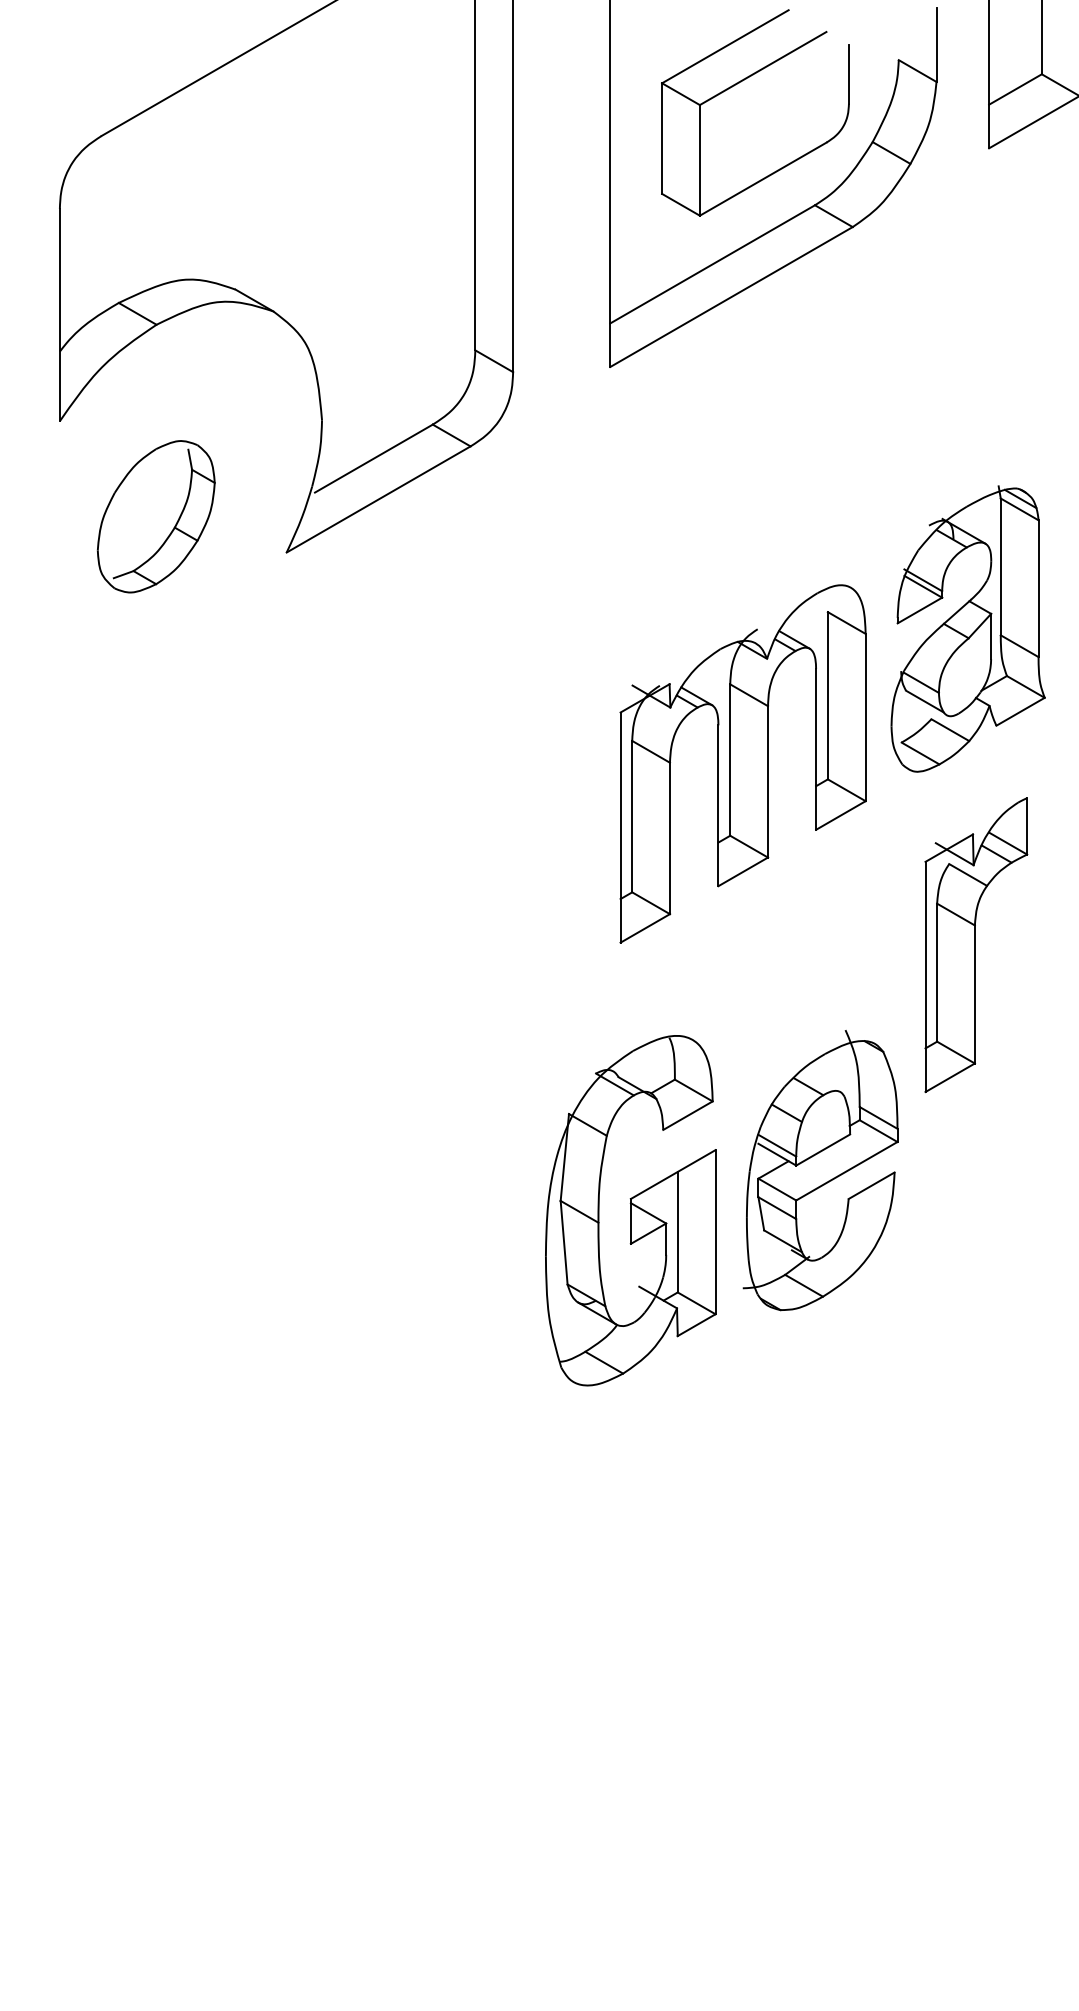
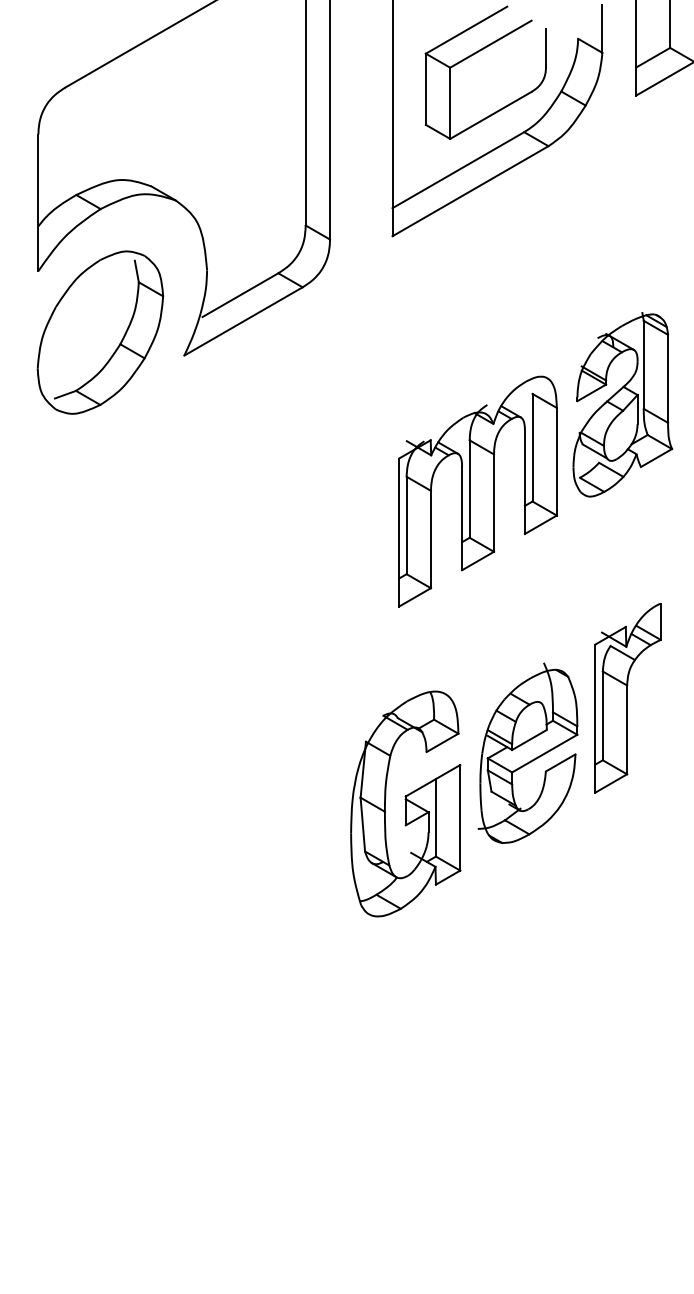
part: (156, 516) -> (100, 332), size x1.67
part: (975, 945) -> (627, 698), moved
part: (630, 1209) -> (405, 803), moved

